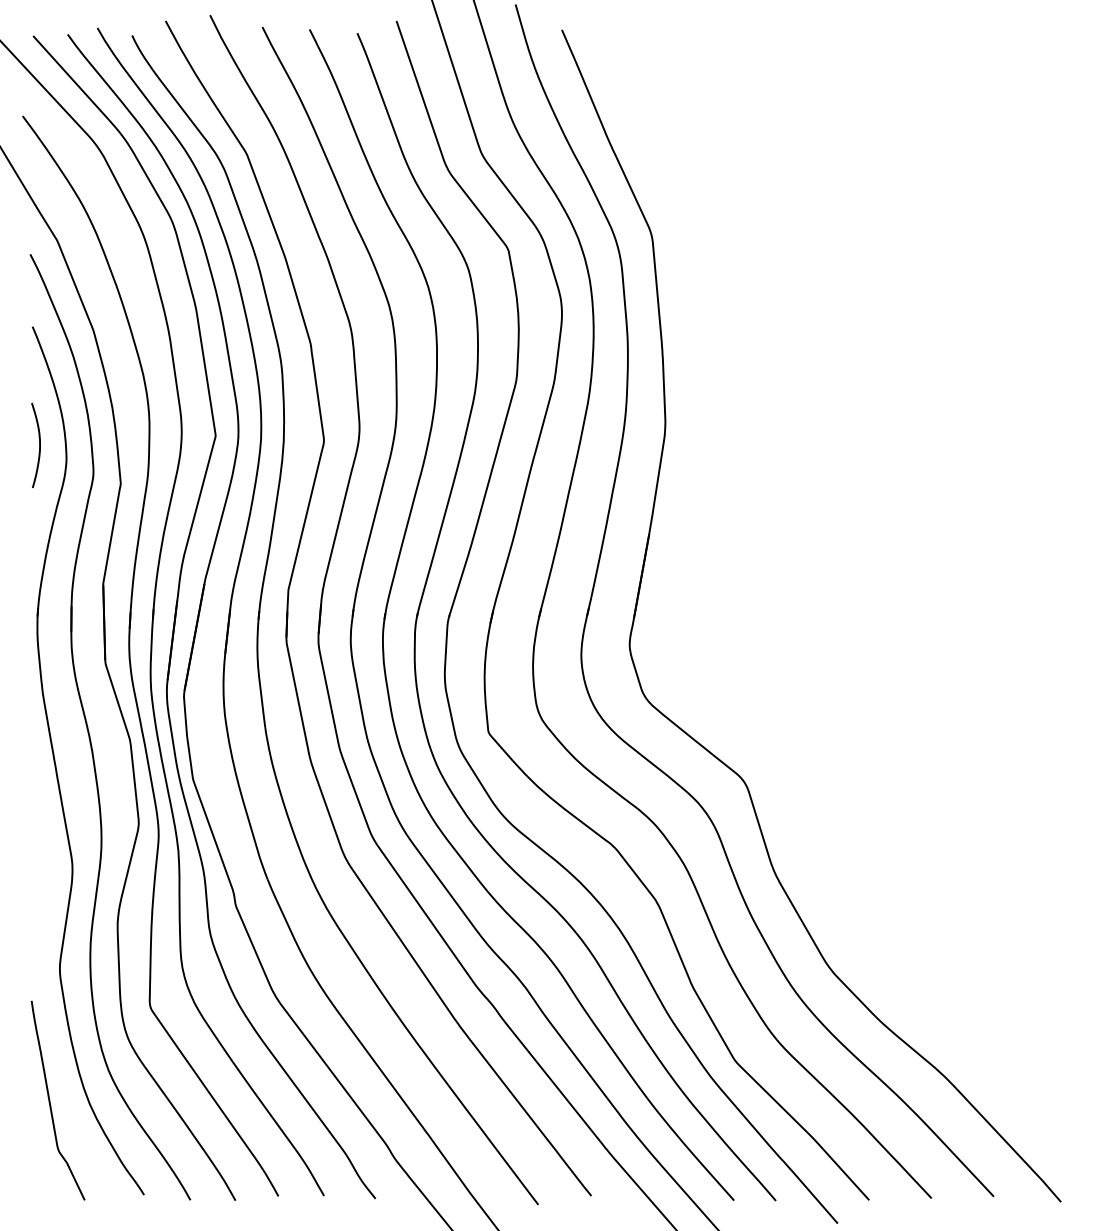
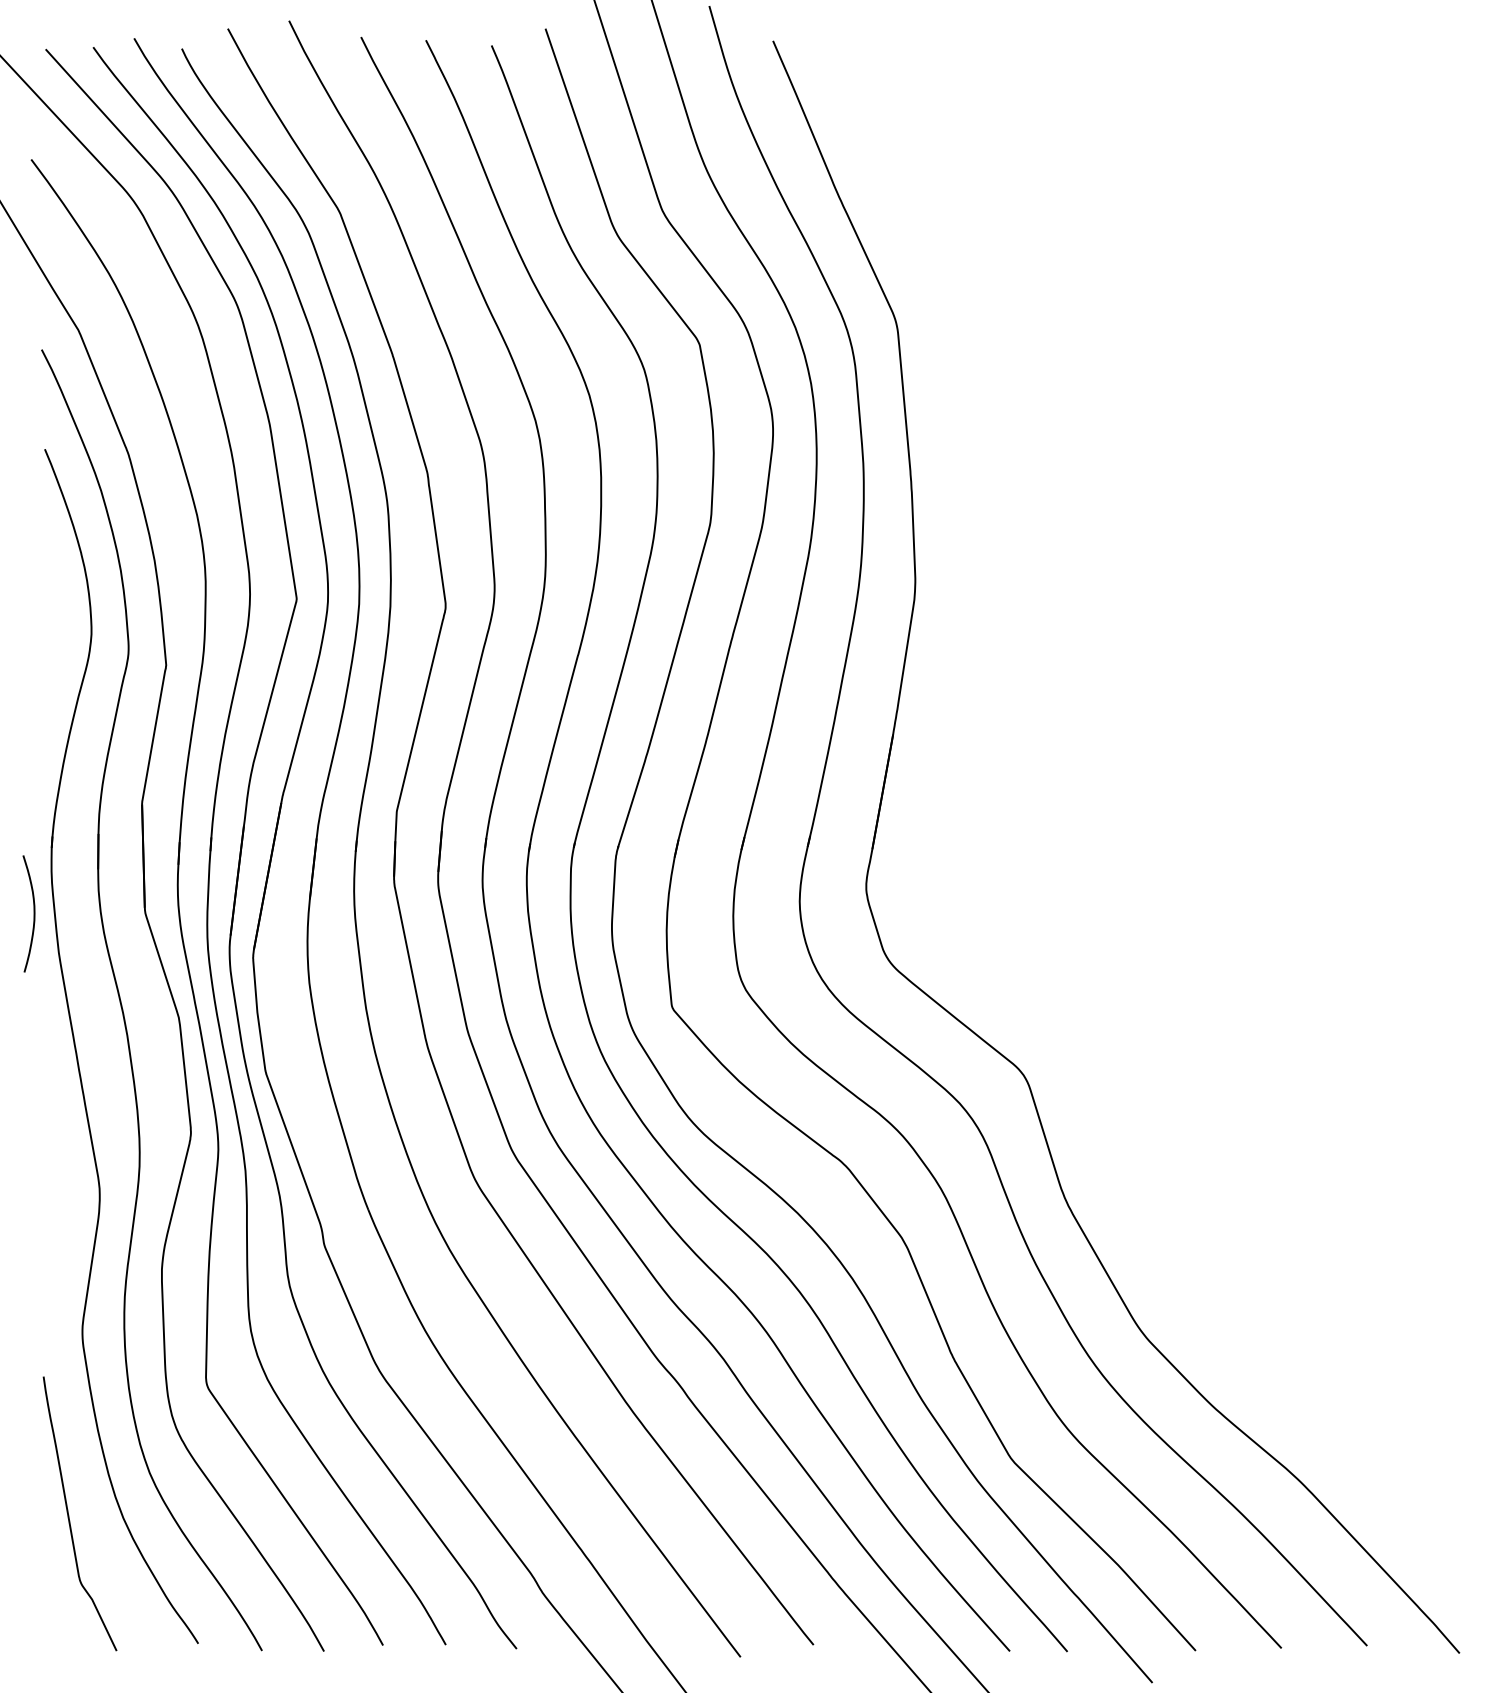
curve: (39, 445) -> (33, 913), moved

